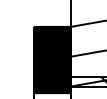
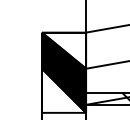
fill: (52, 41) -> (63, 50), removed
fill: (52, 74) -> (63, 90), removed

